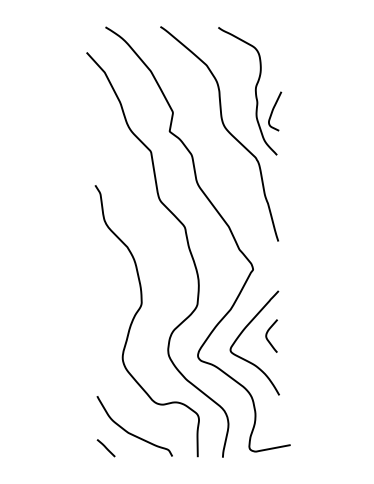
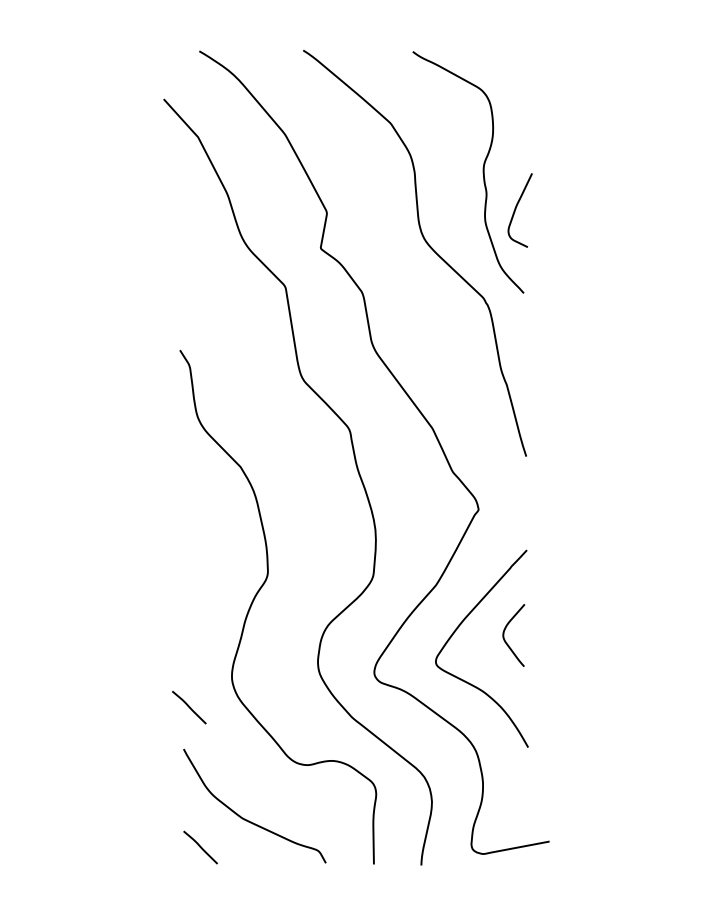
line: (99, 374) -> (188, 708), added

